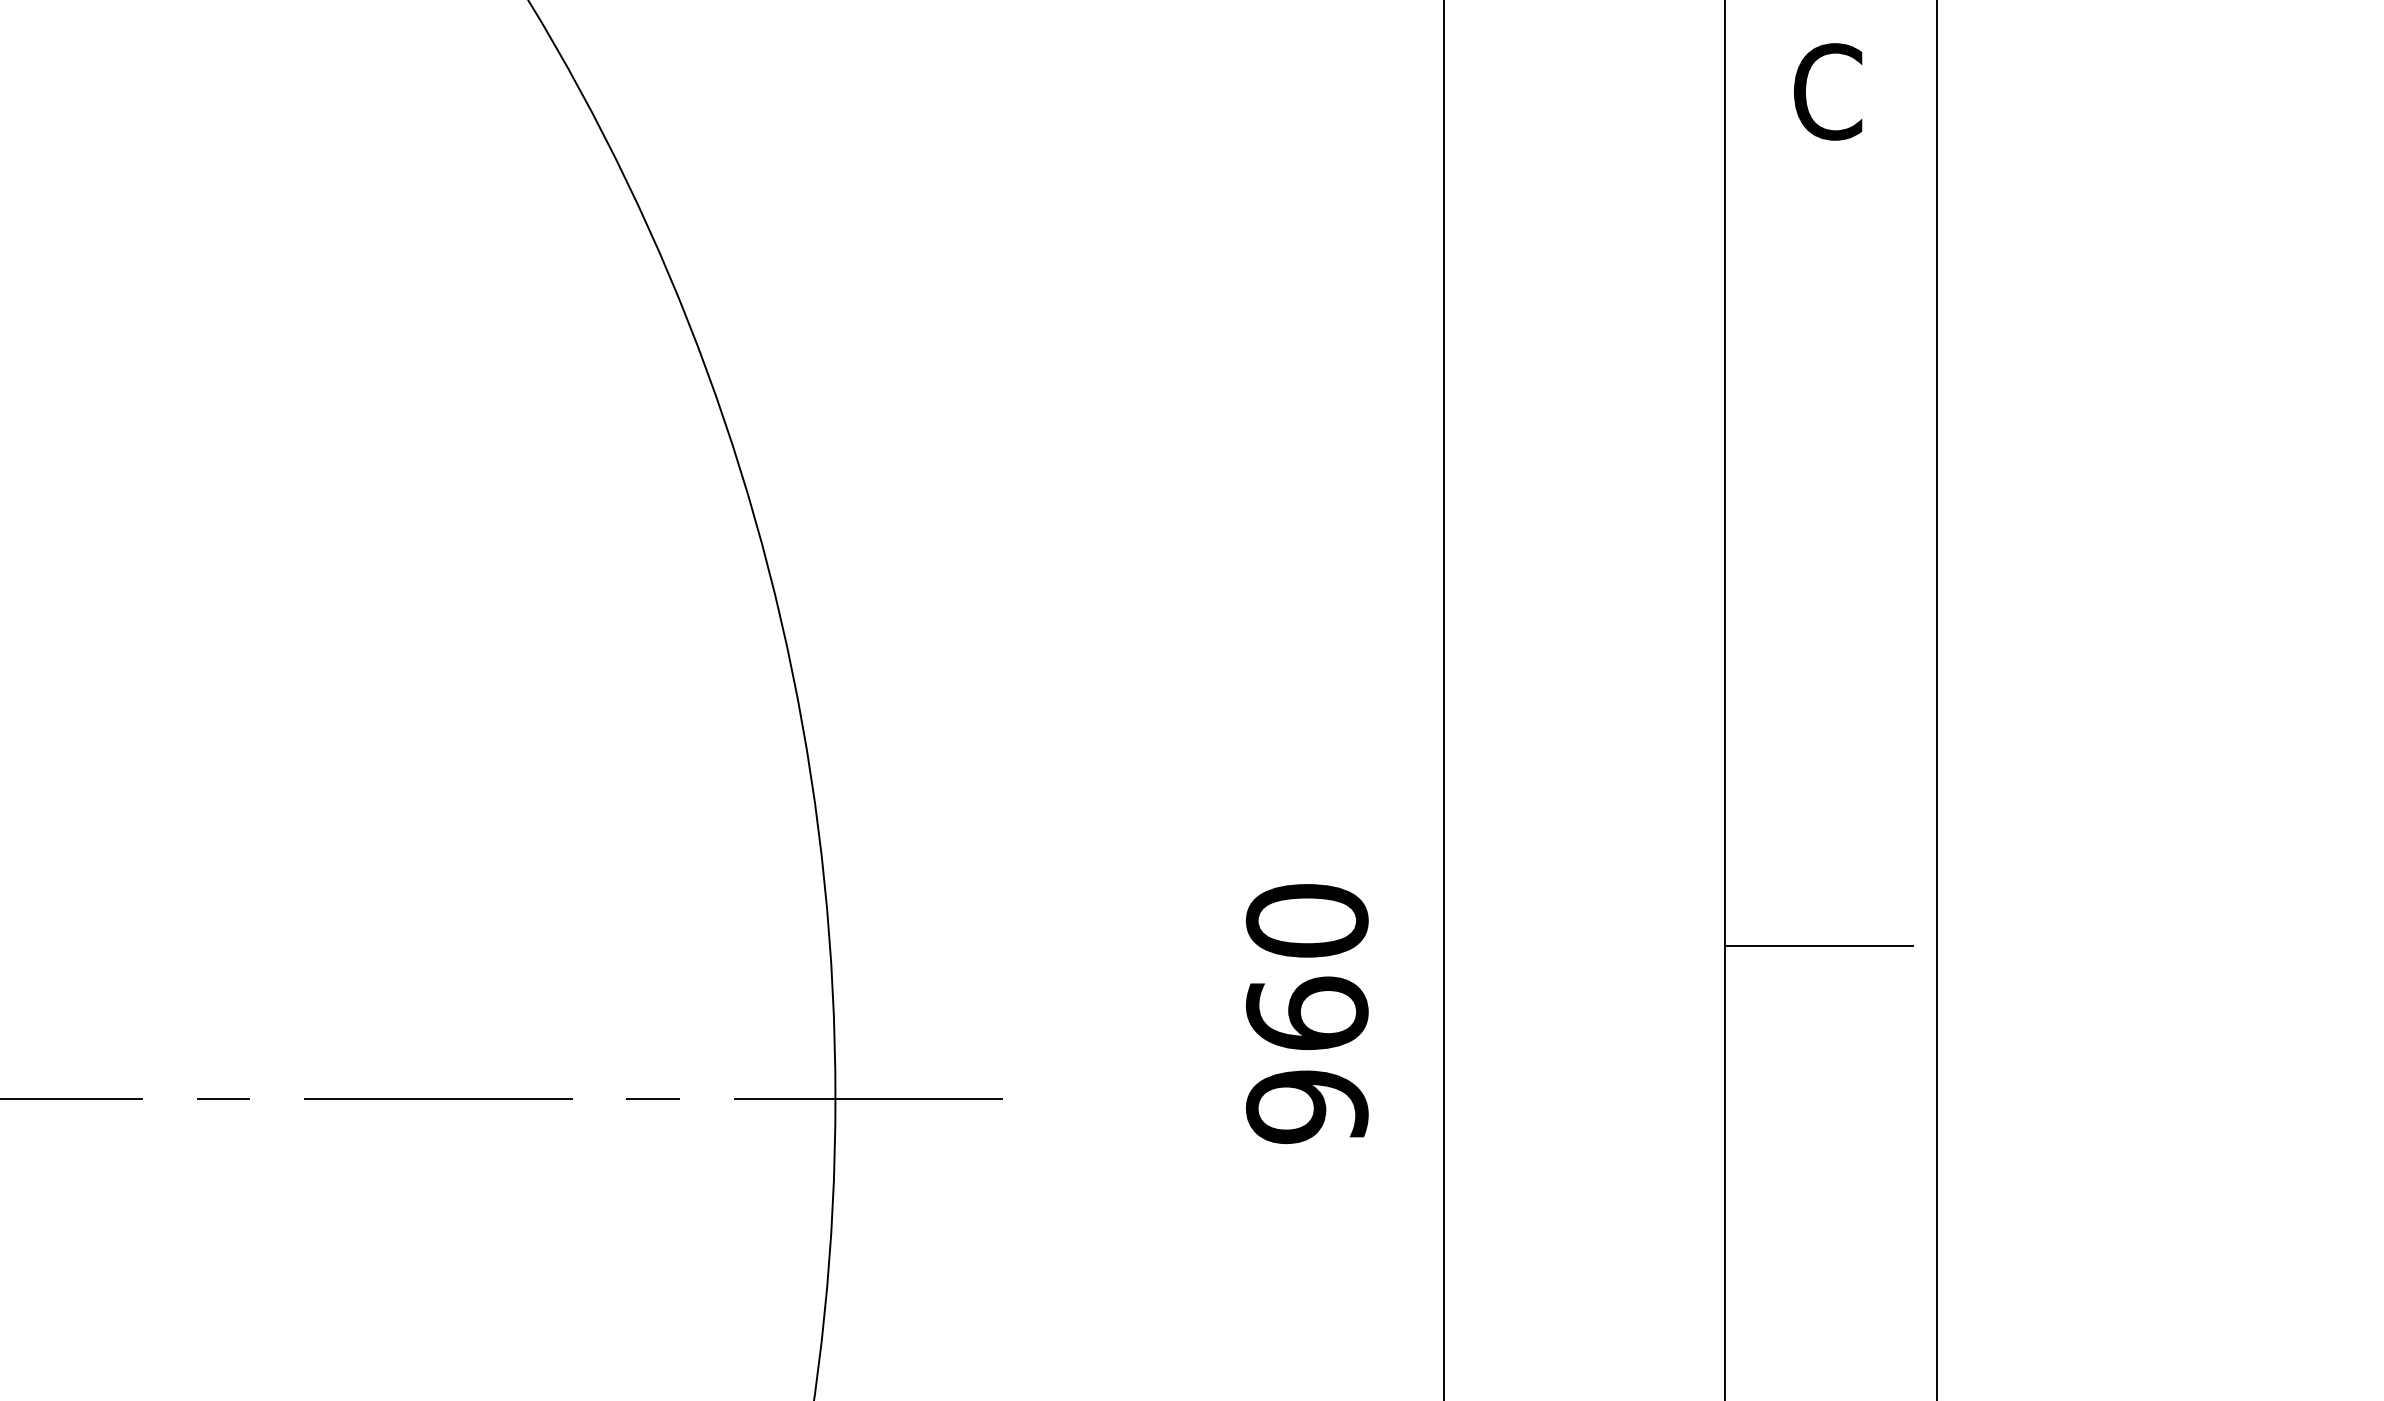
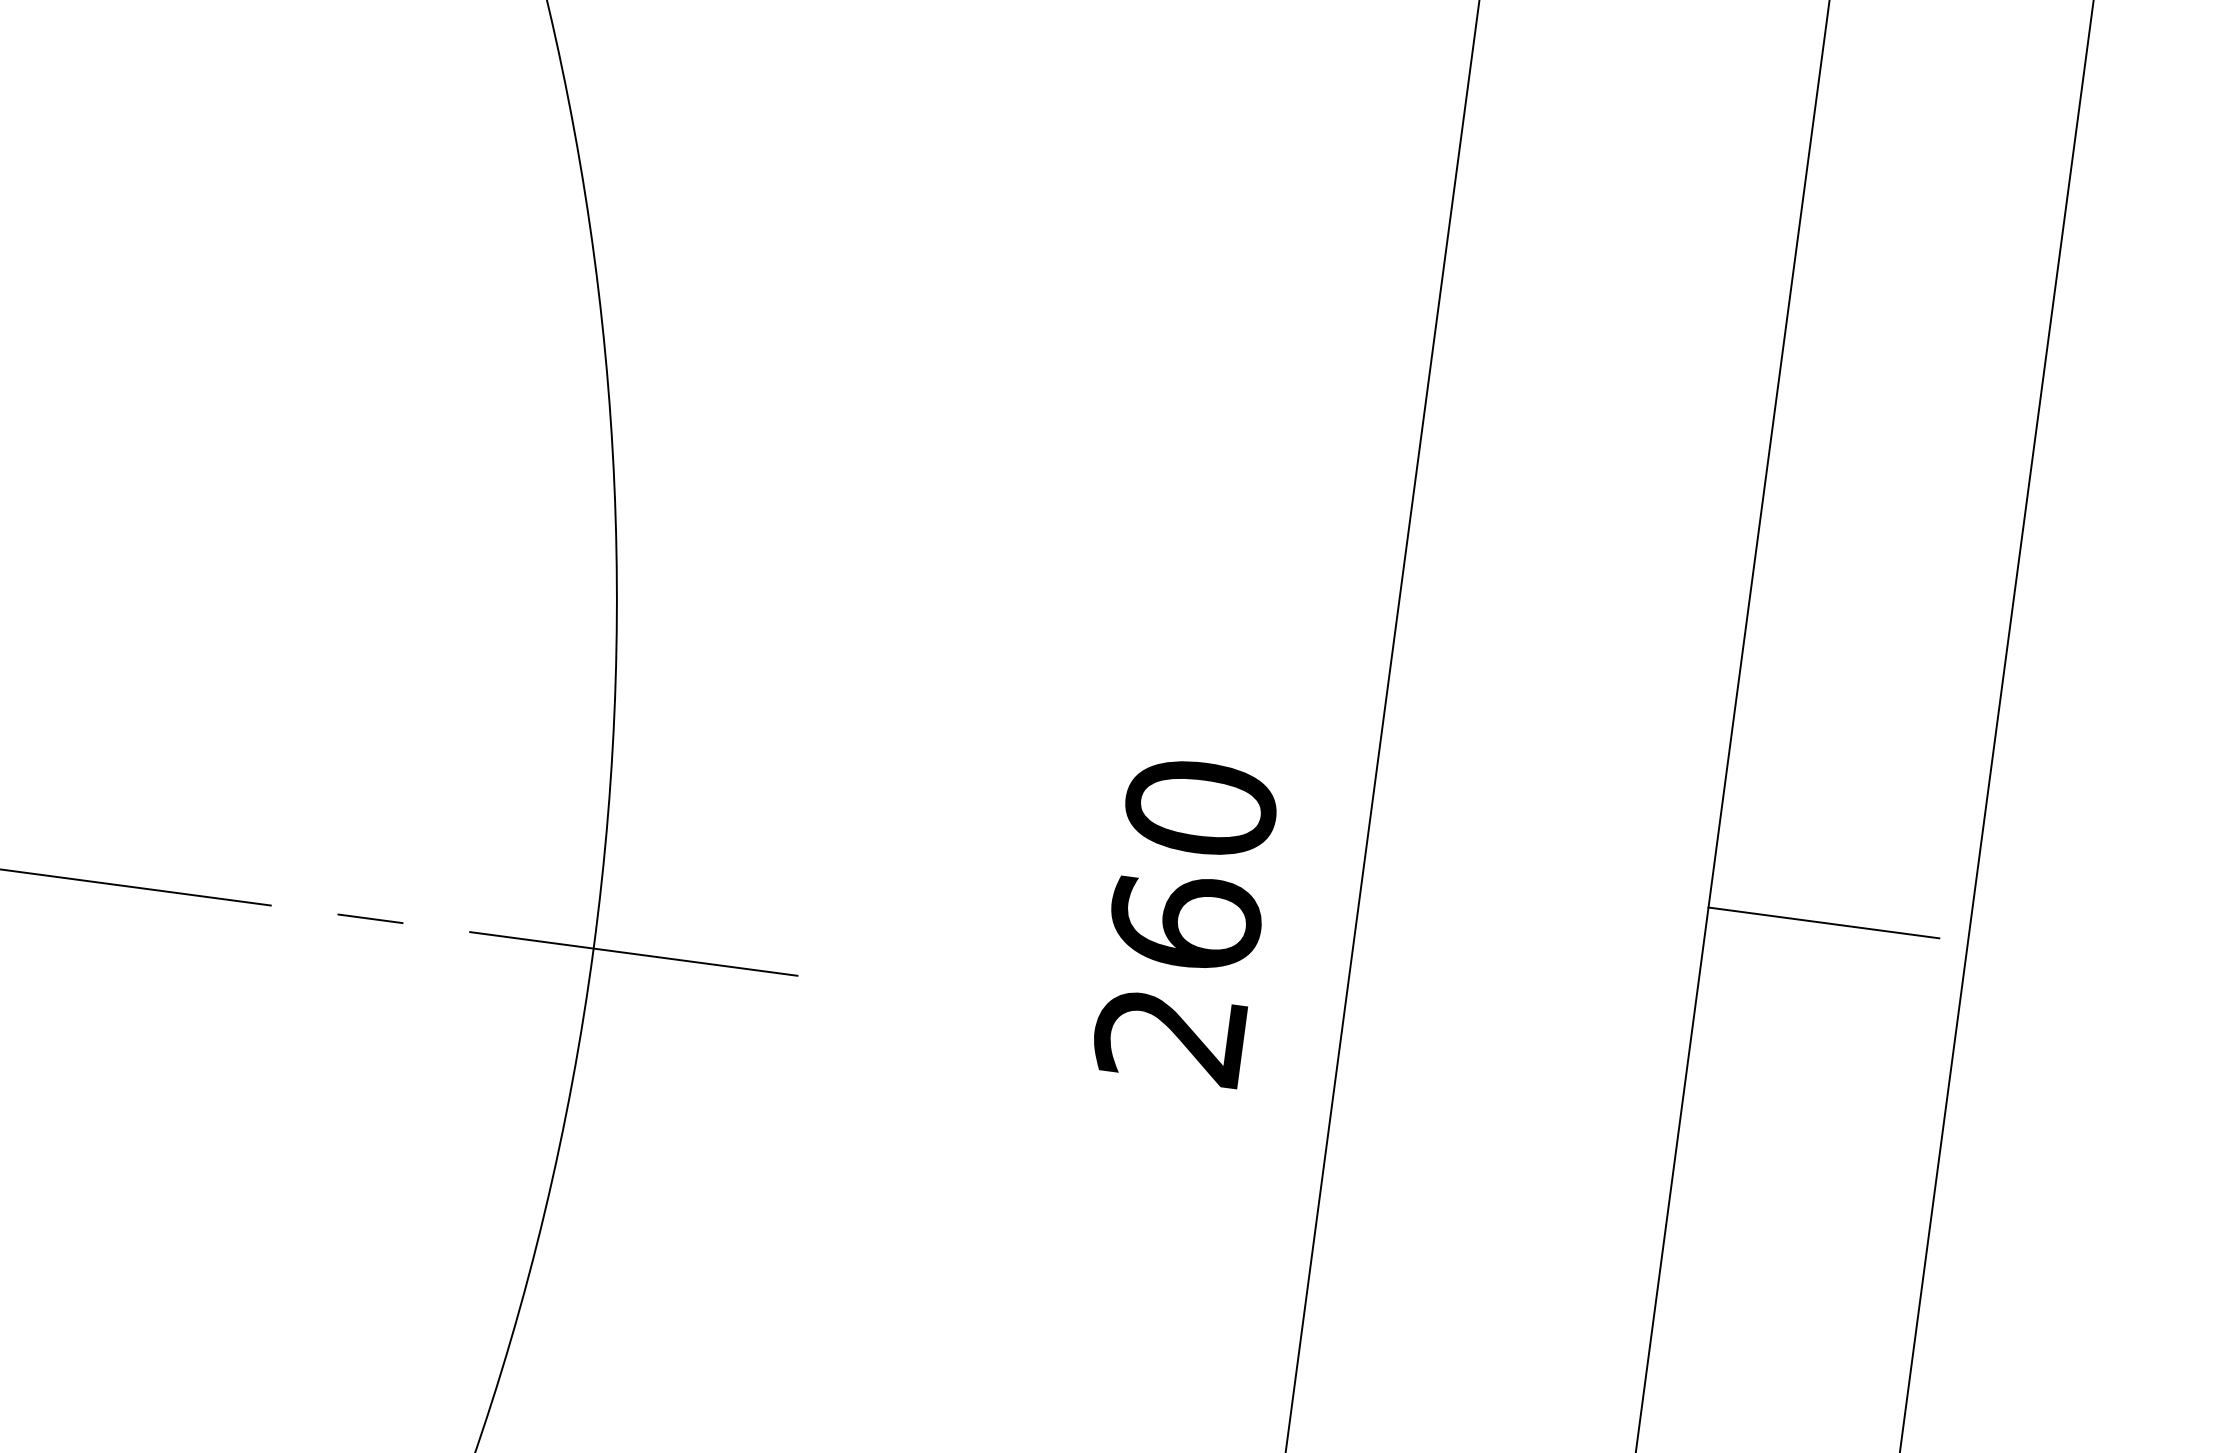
text: (1307, 1107) -> (1170, 1036), 960 -> 260

